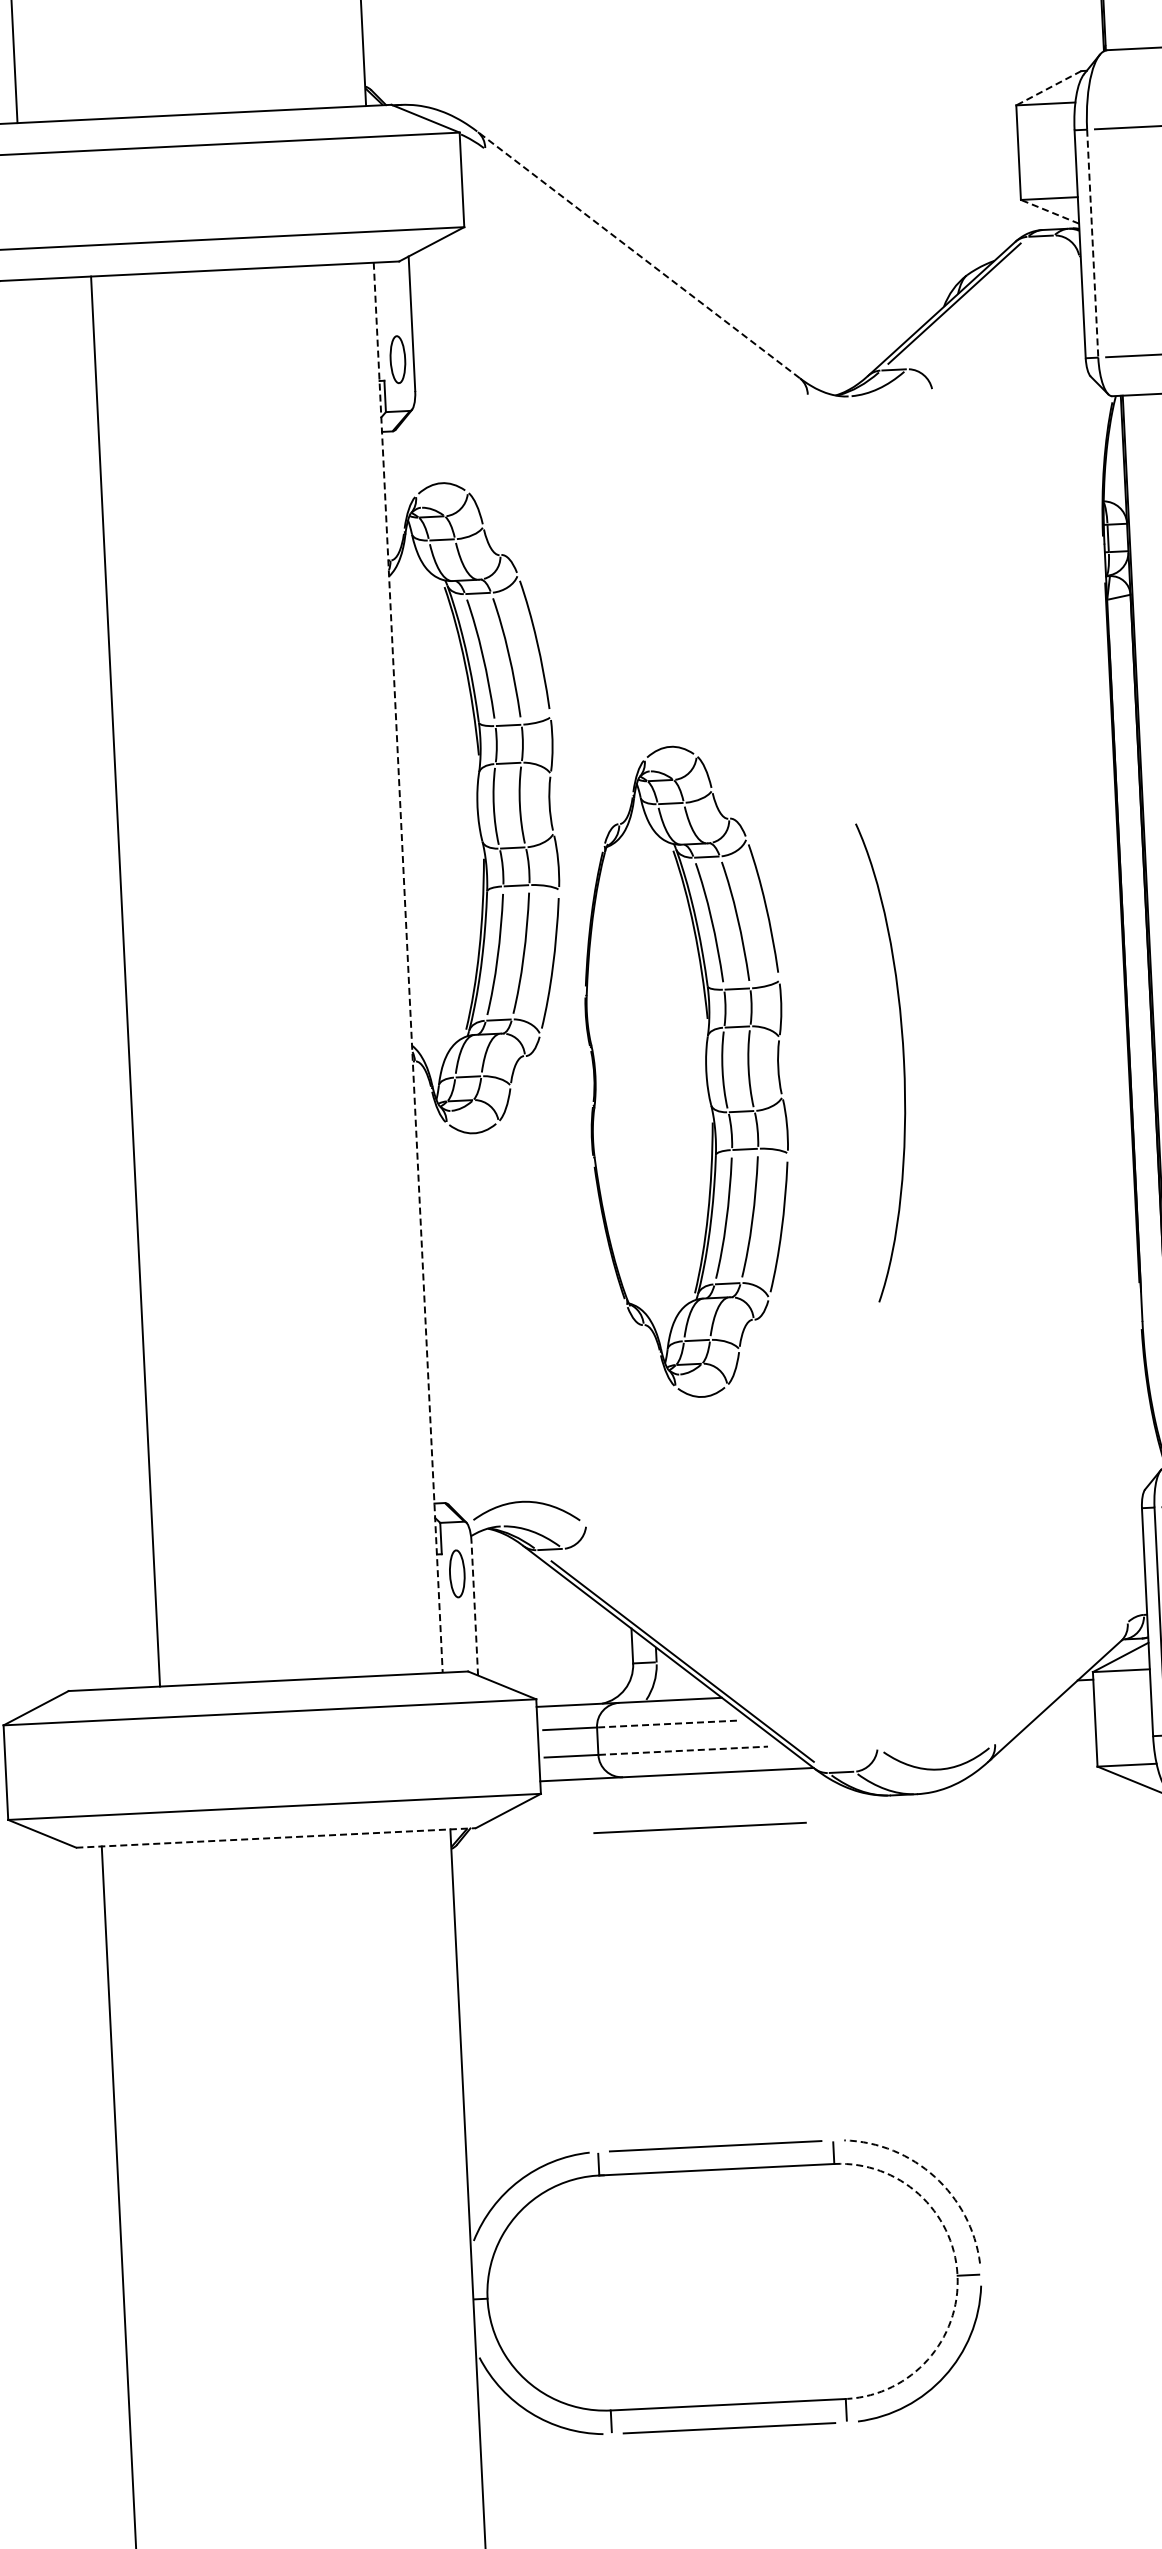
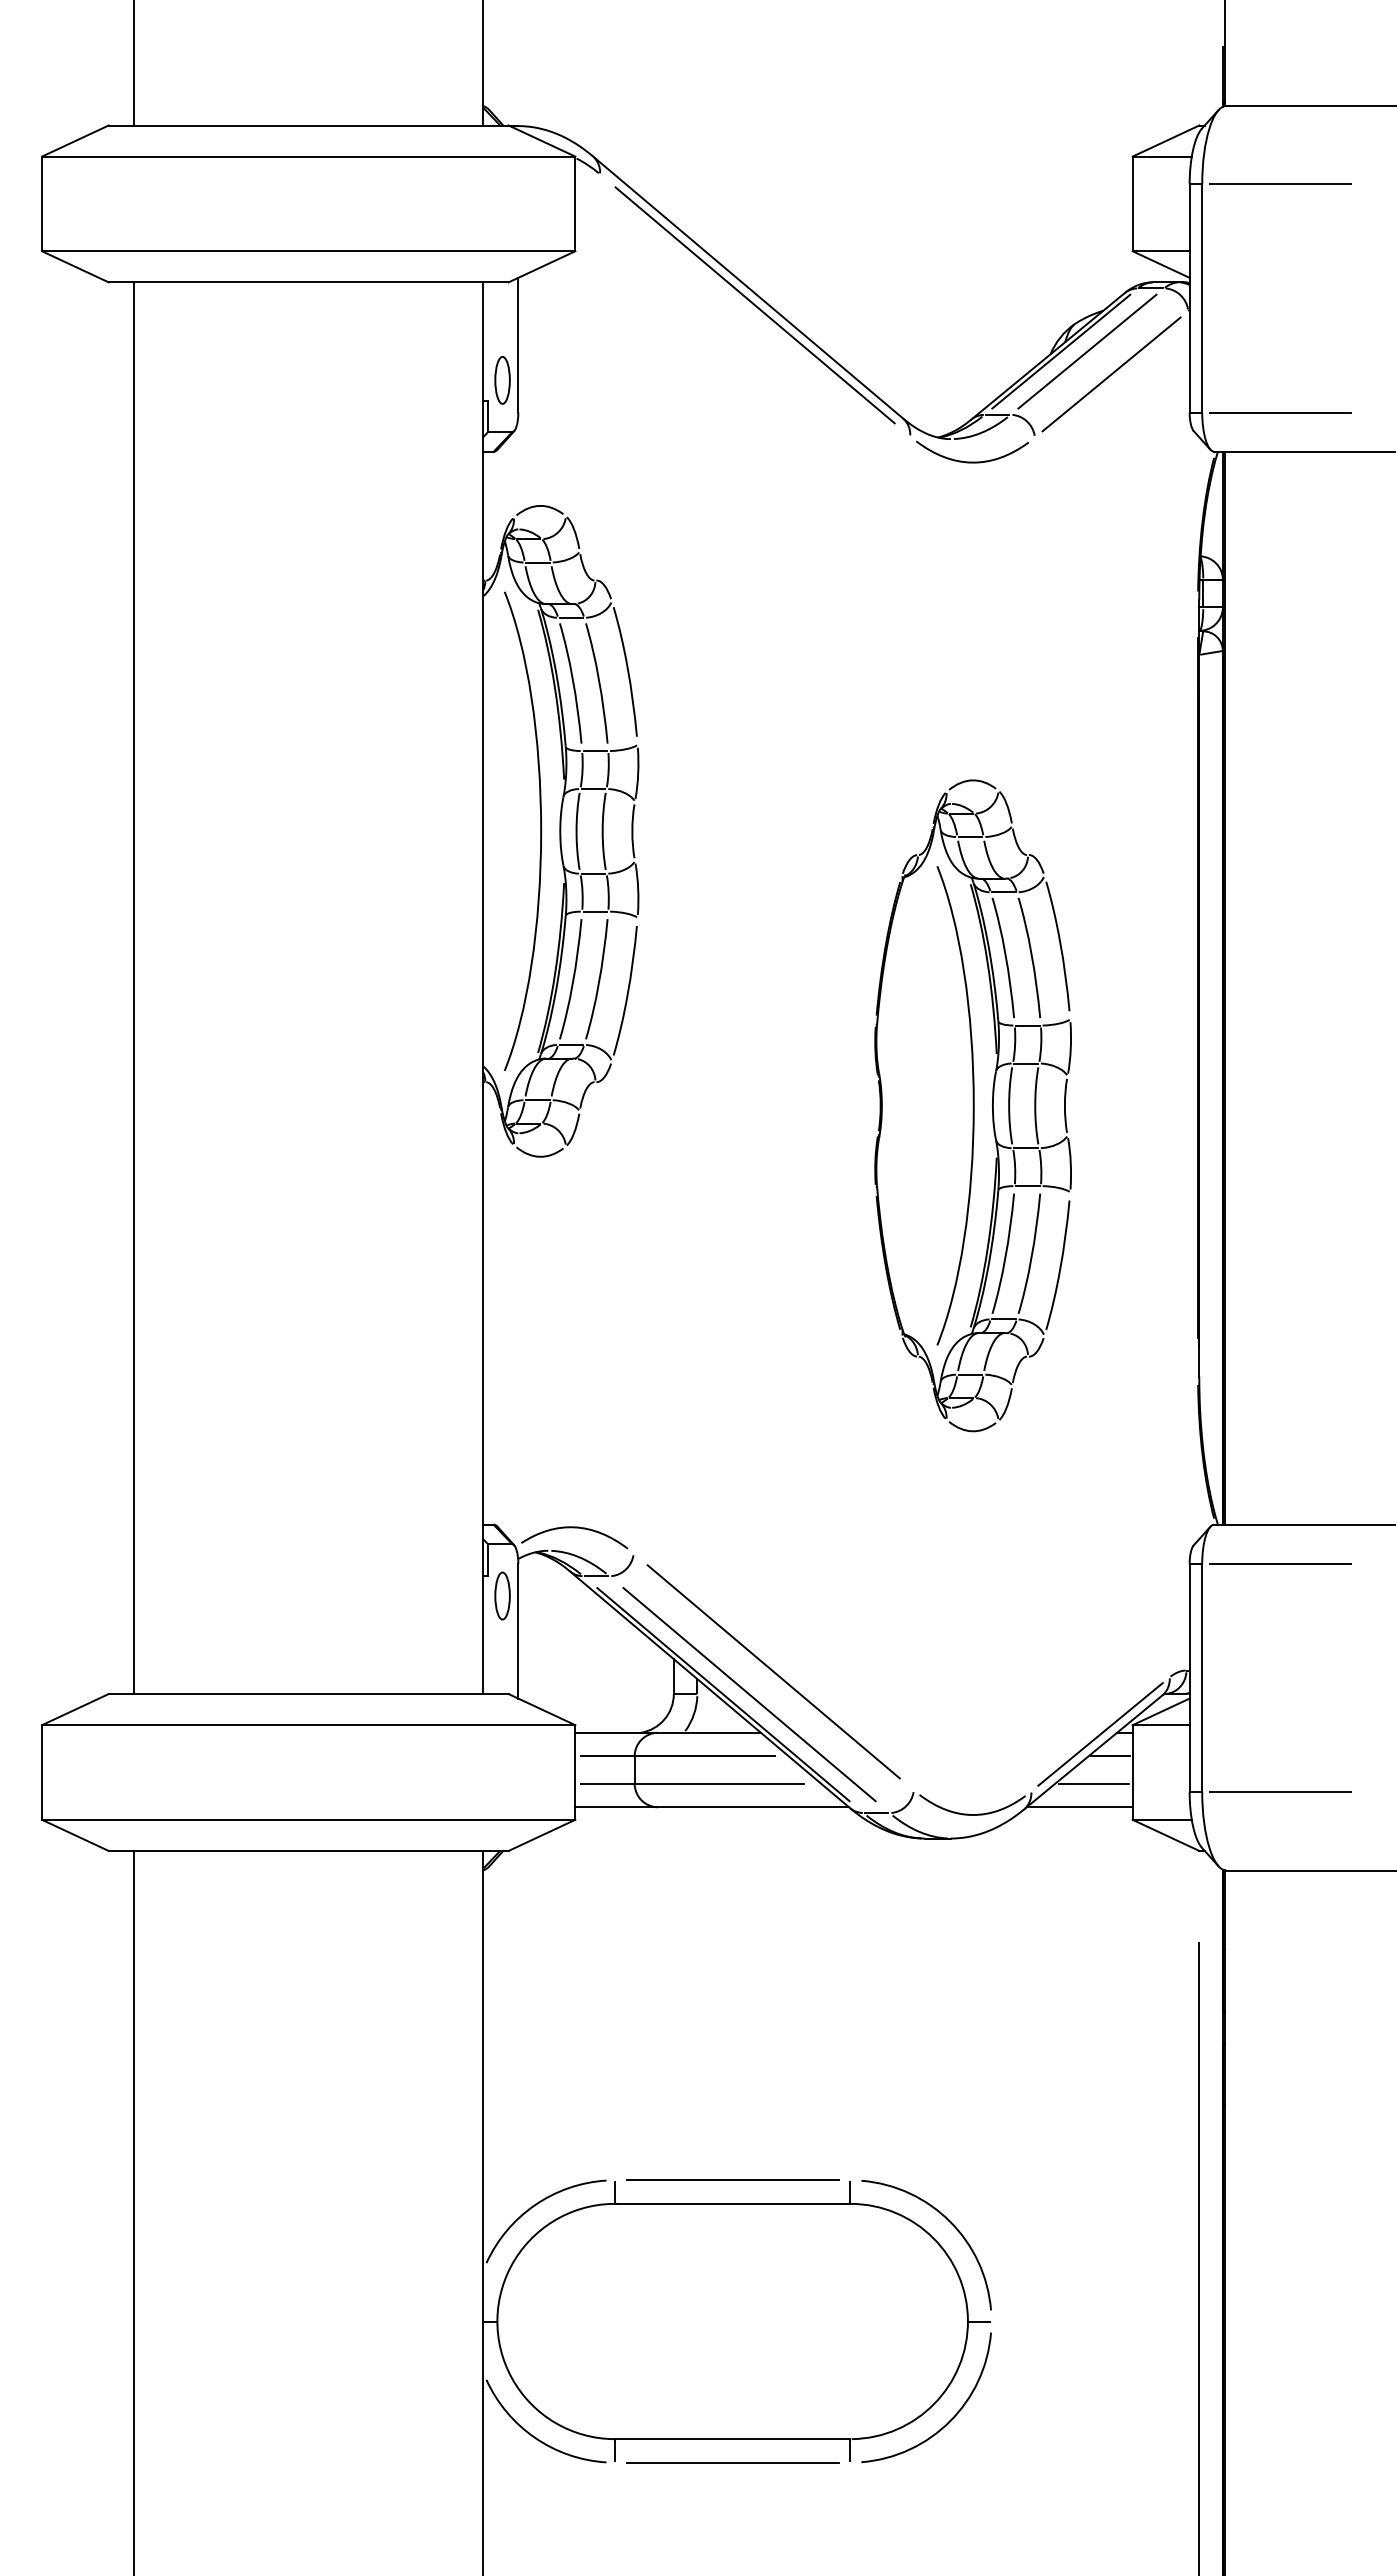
line: (1048, 88) -> (1165, 141), dashed -> solid
line: (1049, 211) -> (1160, 264), dashed -> solid
line: (1092, 243) -> (1202, 298), dashed -> solid
line: (638, 254) -> (747, 287), dashed -> solid
line: (645, 272) -> (754, 305), added
line: (980, 302) -> (1087, 351), added
line: (1005, 324) -> (1111, 374), added
curve: (871, 417) -> (972, 461), added
curve: (457, 807) -> (540, 830), added
line: (408, 968) -> (483, 988), dashed -> solid
line: (125, 981) -> (134, 988), moved
part: (685, 1071) -> (972, 1105), moved
line: (474, 1607) -> (518, 1630), dashed -> solid
line: (731, 1636) -> (773, 1671), added
line: (708, 1660) -> (749, 1694), added
line: (1061, 1682) -> (1100, 1734), added
line: (1072, 1704) -> (1110, 1756), added
line: (666, 1724) -> (704, 1756), dashed -> solid
line: (1056, 1732) -> (1093, 1783), added
line: (683, 1750) -> (719, 1783), dashed -> solid
line: (1043, 1756) -> (1079, 1807), added
line: (699, 1827) -> (732, 1861), removed
line: (275, 1837) -> (308, 1850), dashed -> solid
arc: (935, 2176) -> (950, 2221), dashed -> solid
arc: (957, 2274) -> (967, 2320), dashed -> solid

